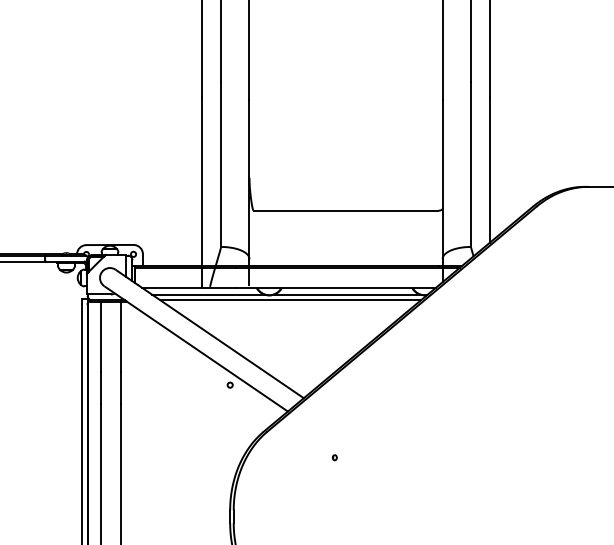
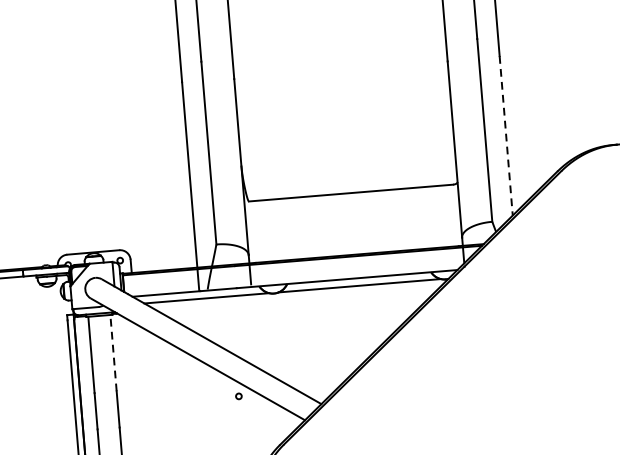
line: (489, 171) -> (505, 136), solid -> dashed
line: (290, 300) -> (297, 297), removed
line: (120, 337) -> (113, 353), solid -> dashed

